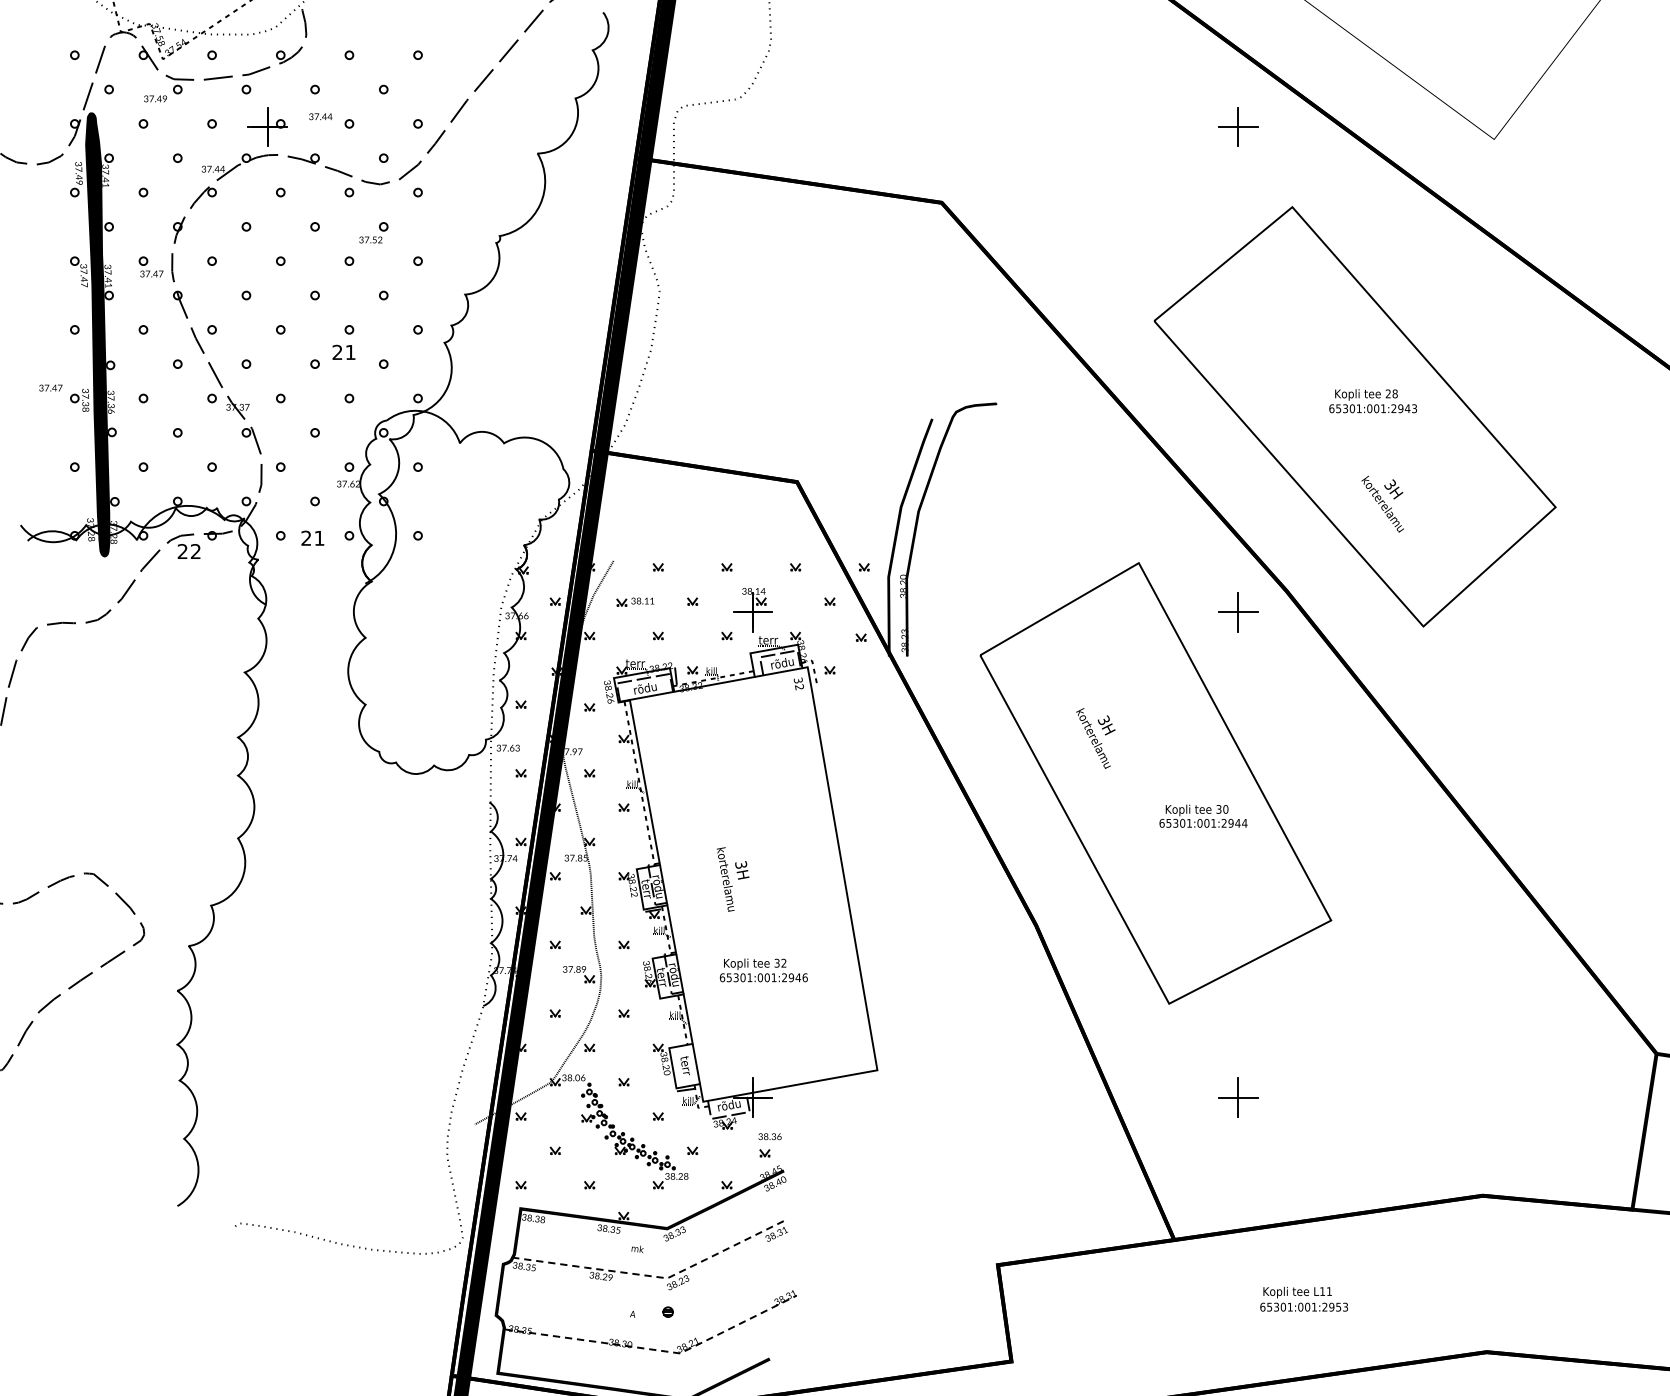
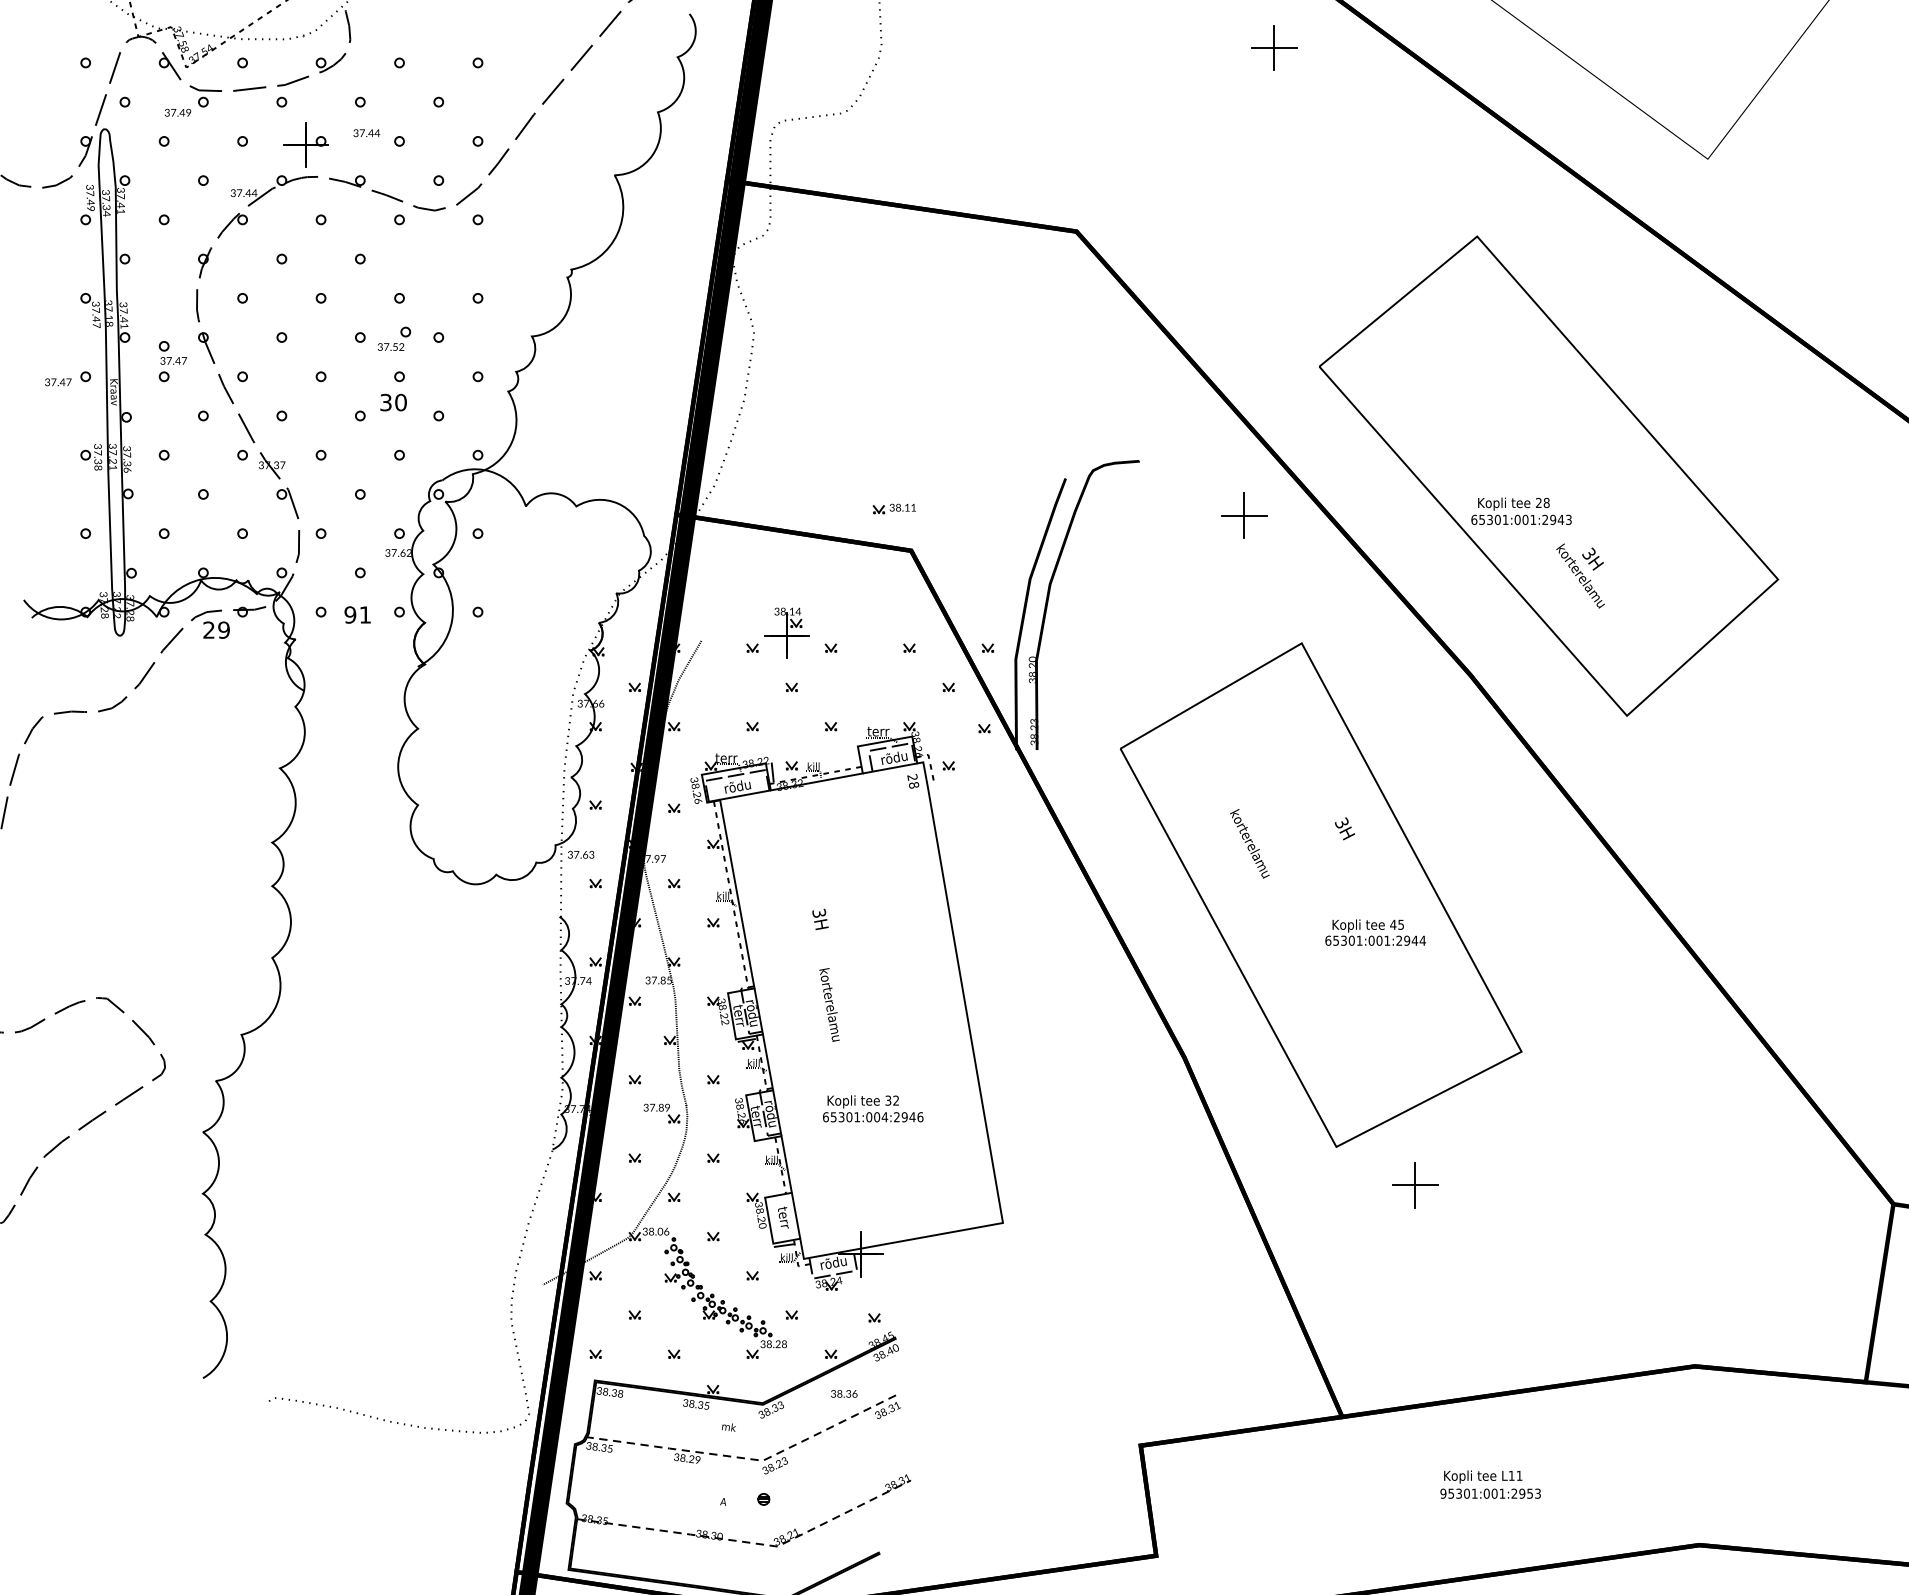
part: (1238, 126) -> (1274, 47), moved
part: (373, 232) -> (394, 338), moved
part: (150, 266) -> (172, 352), moved
fill: (97, 334) -> (111, 382), removed
text: (344, 352) -> (393, 402), 21 -> 30
text: (51, 388) -> (58, 382), moved
text: (1373, 400) -> (1521, 510), moved
text: (306, 537) -> (350, 614), 21 -> 91
text: (195, 551) -> (223, 629), 22 -> 29
part: (634, 601) -> (893, 508), moved
part: (752, 609) -> (786, 632), moved
part: (1238, 612) -> (1244, 515), moved
text: (799, 684) -> (913, 781), 32 -> 28
text: (1107, 725) -> (1345, 828), moved
text: (1222, 809) -> (1397, 924), 30 -> 45
text: (742, 870) -> (820, 919), moved
text: (773, 978) -> (884, 1117), 65301:001:2946 -> 65301:004:2946
part: (1238, 1097) -> (1415, 1185), moved
text: (770, 1136) -> (844, 1393), moved
text: (1262, 1307) -> (1443, 1493), 65301:001:2953 -> 95301:001:2953

